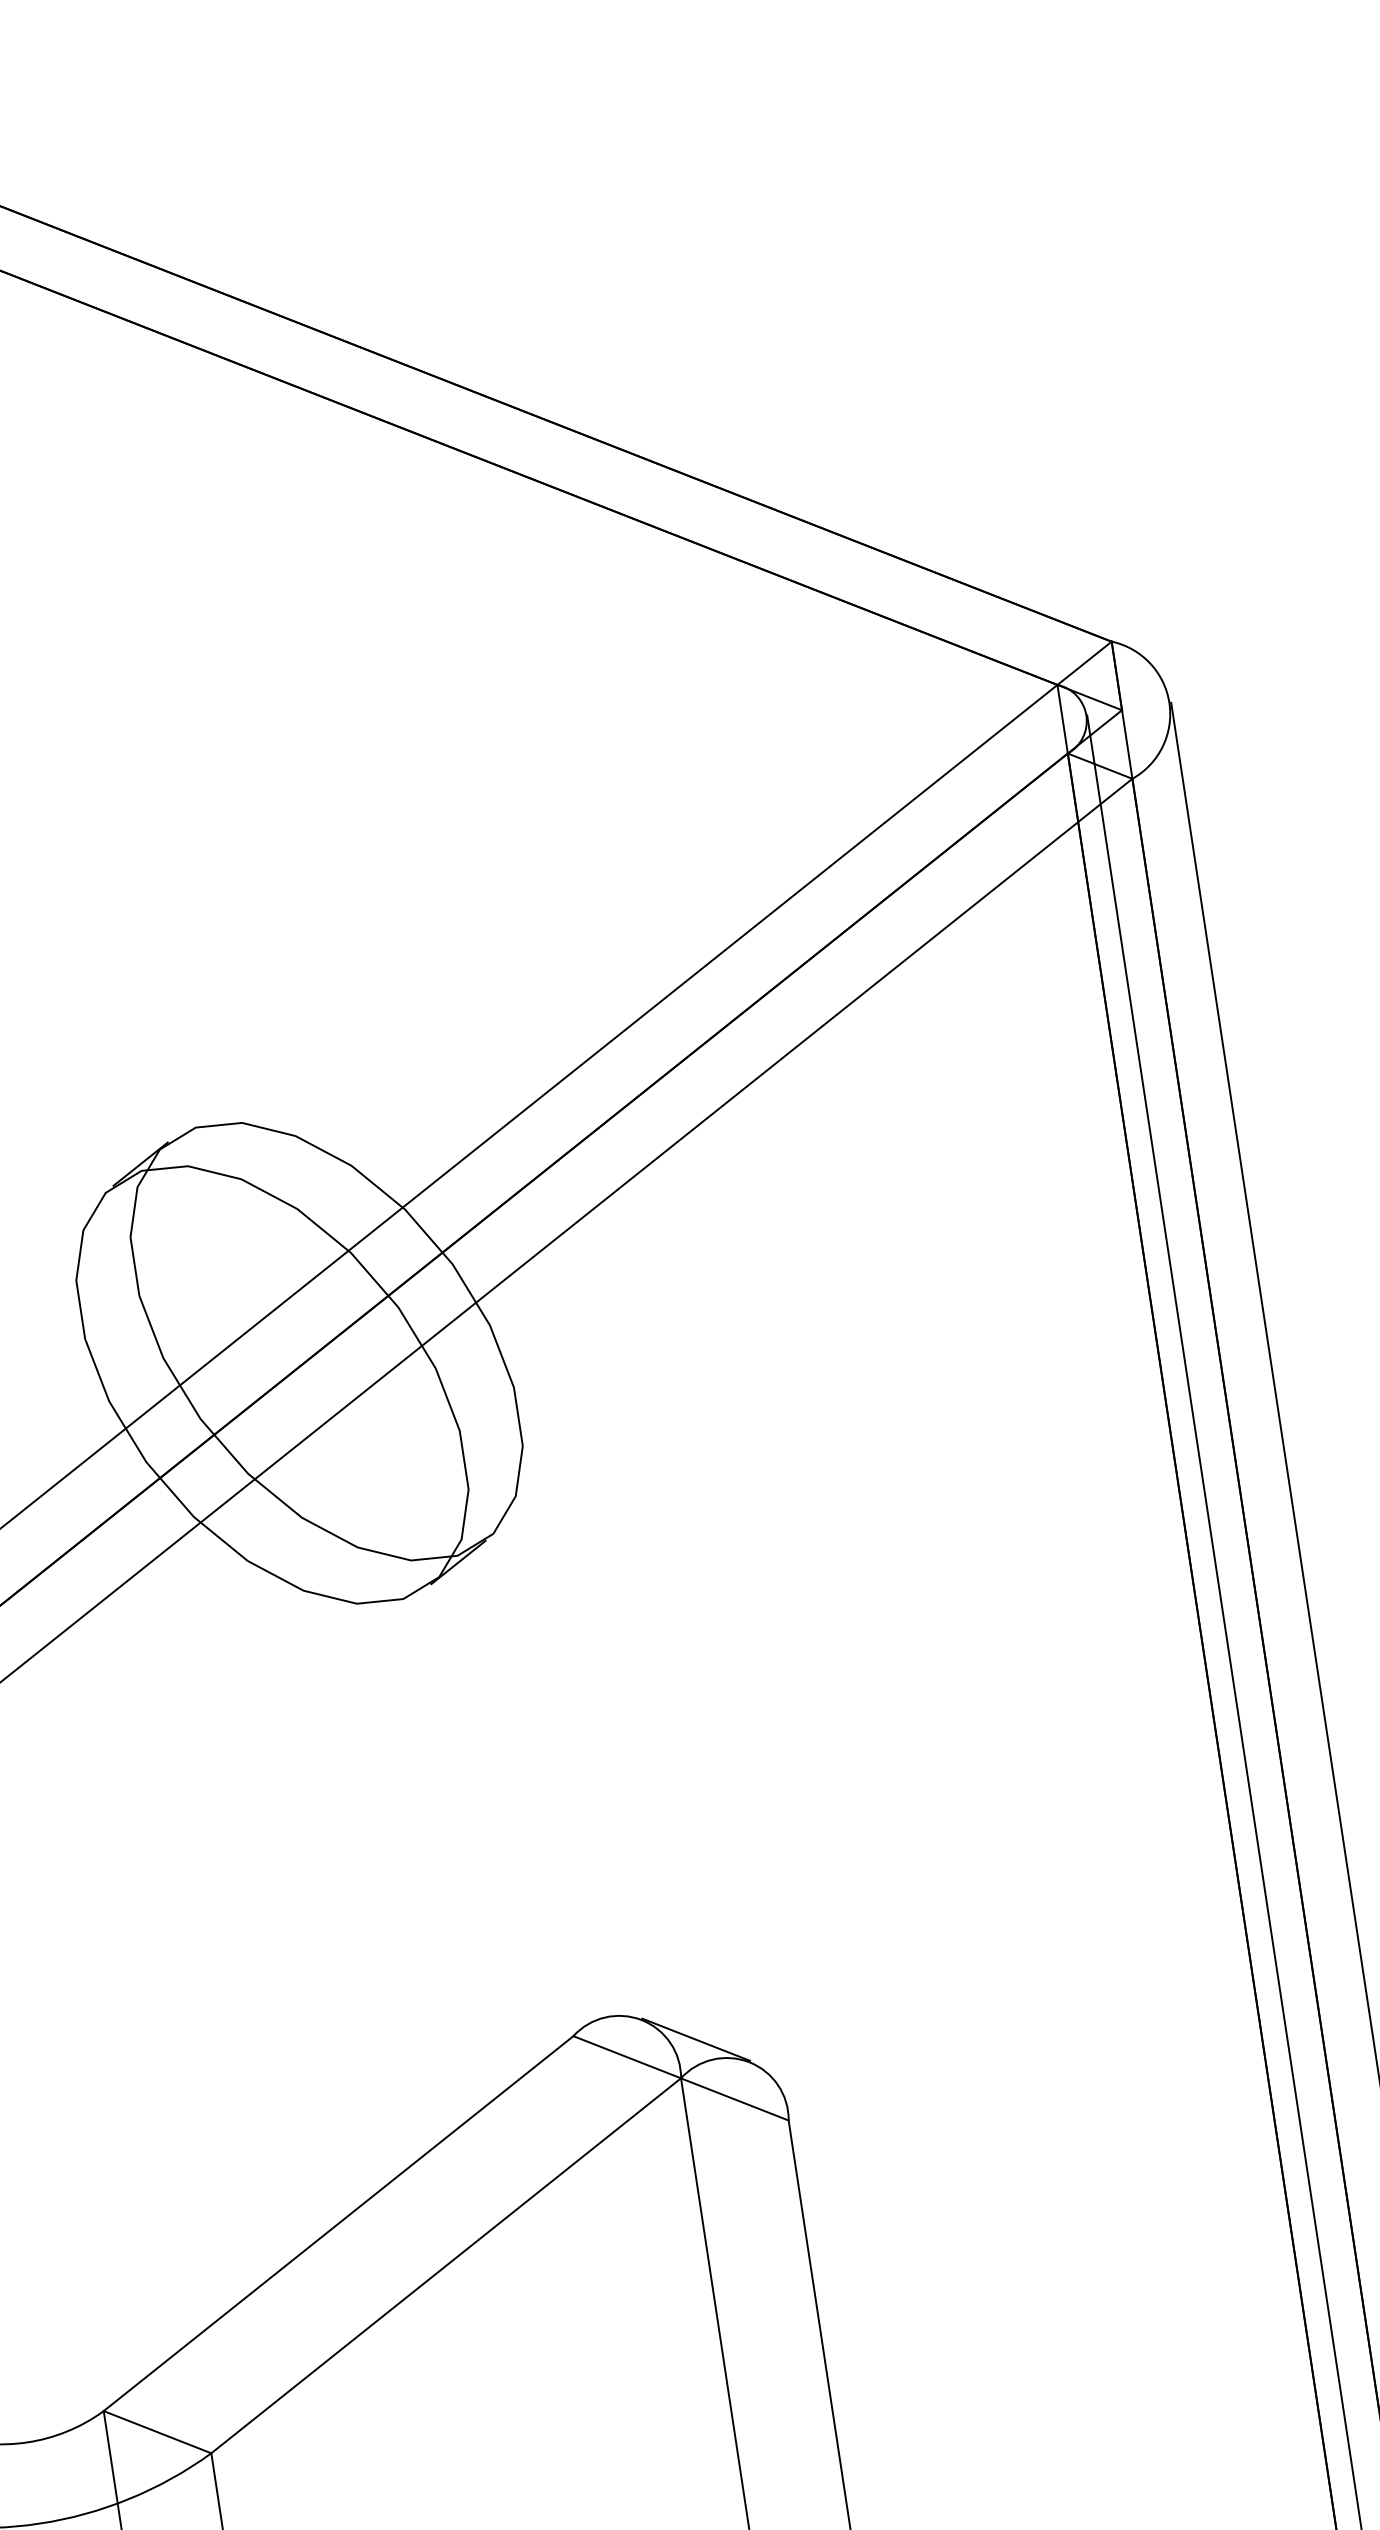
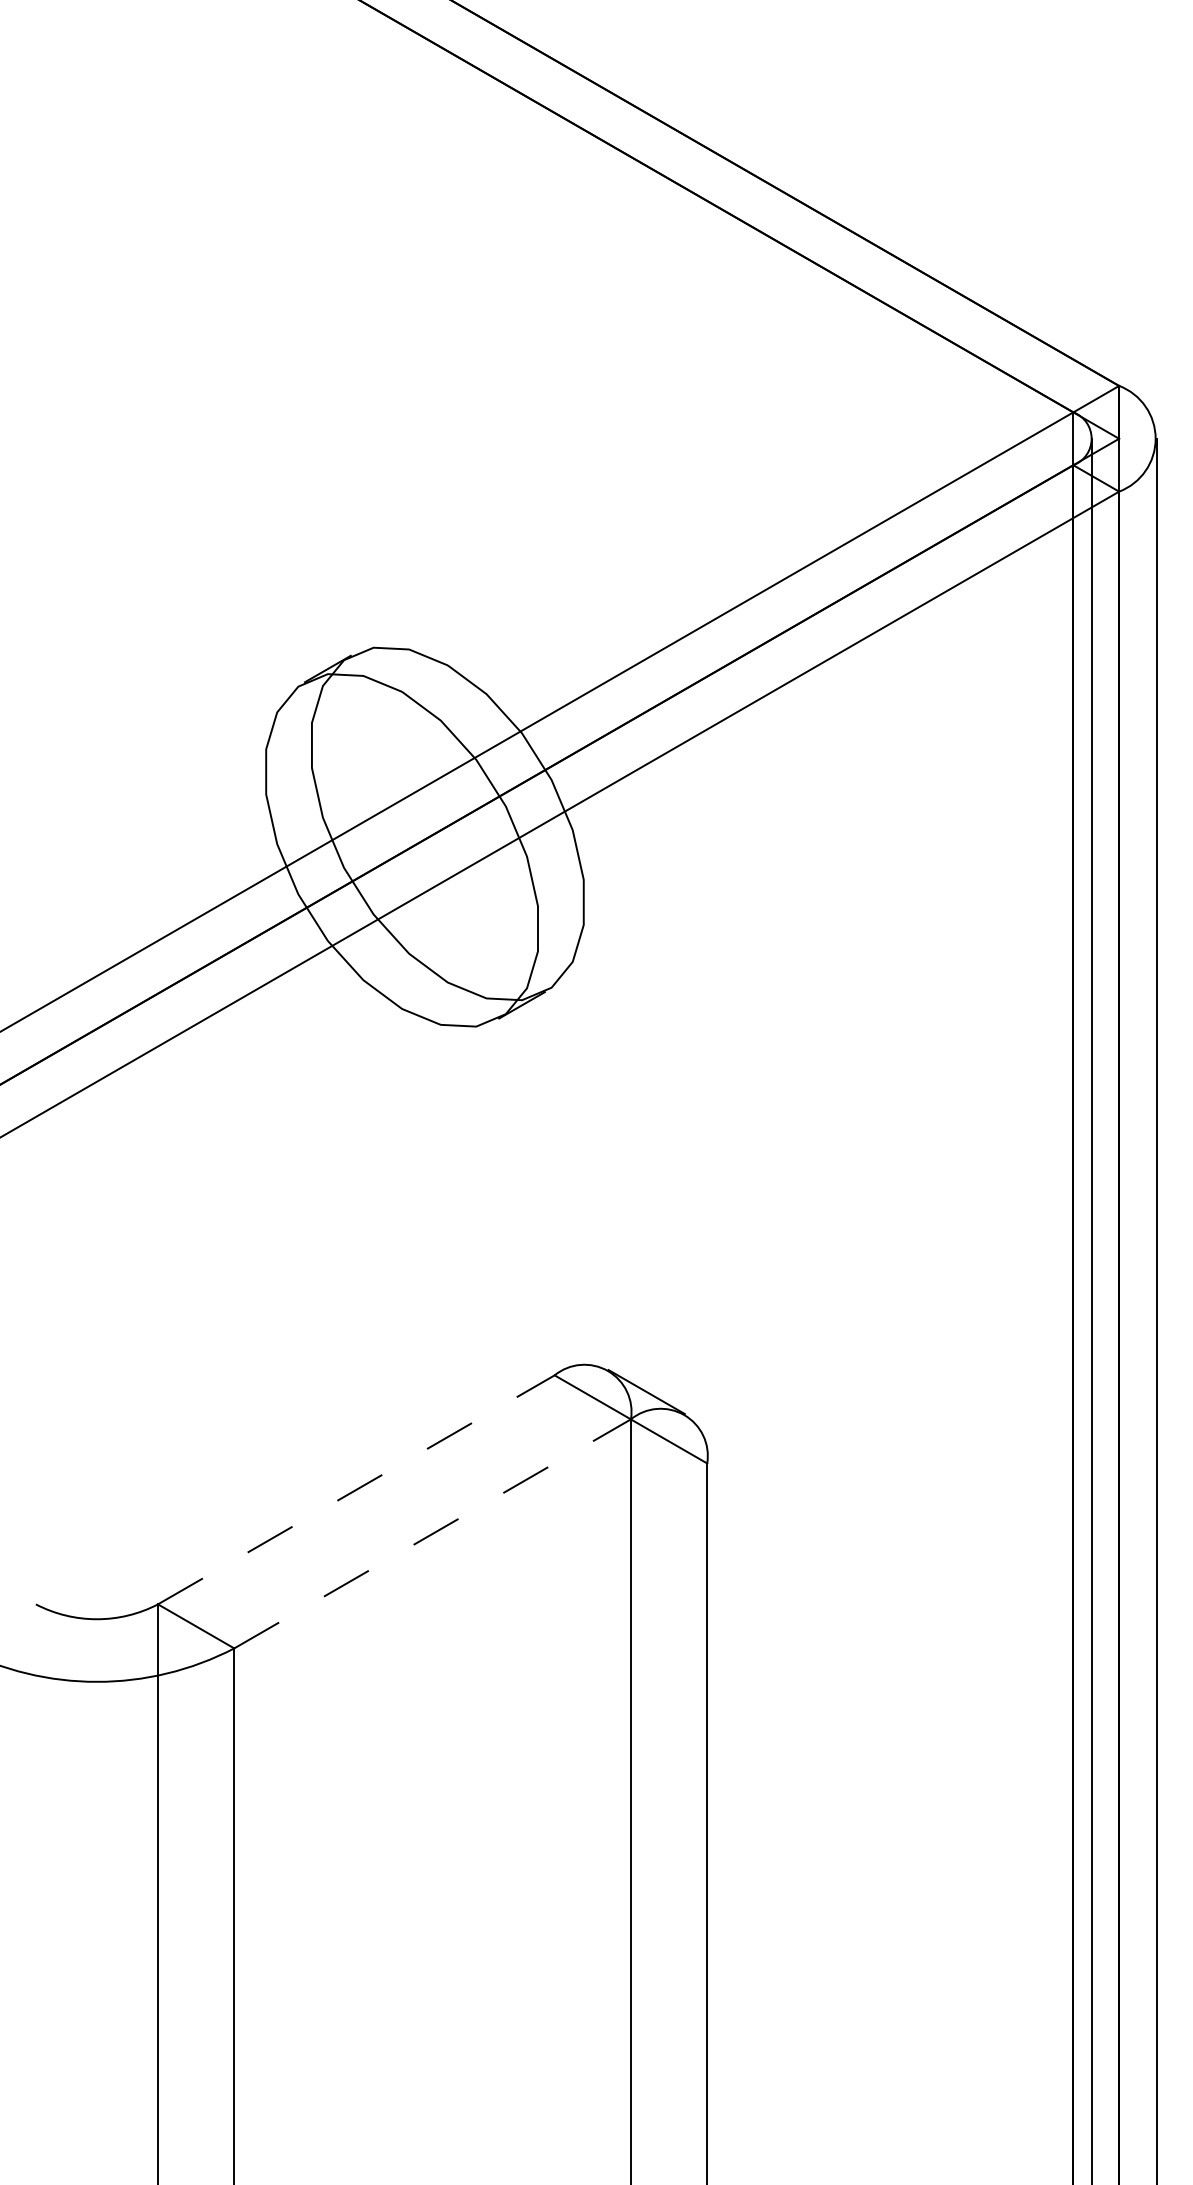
line: (338, 2223) -> (356, 1489), solid -> dashed
line: (447, 2265) -> (433, 1533), solid -> dashed

